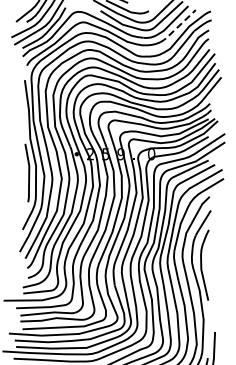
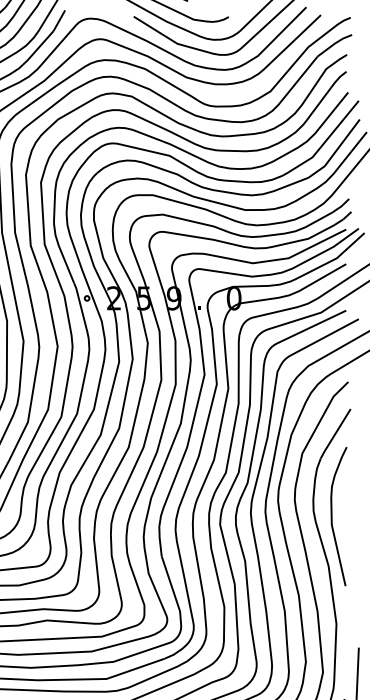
line: (177, 27) -> (285, 49), dashed -> solid

